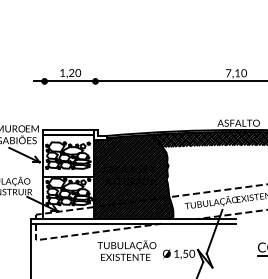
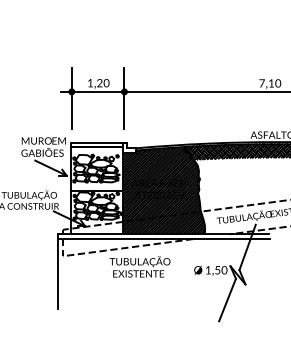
line: (45, 87) -> (72, 98), added
line: (95, 87) -> (124, 98), added
text: (126, 250) -> (139, 266), moved

